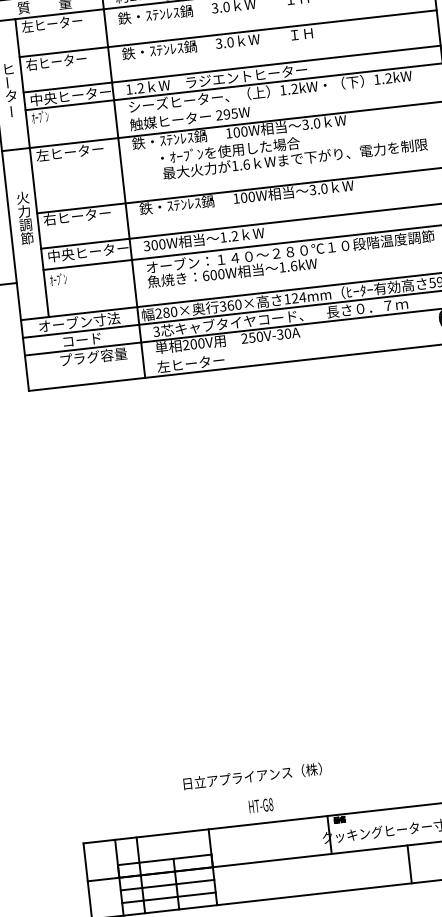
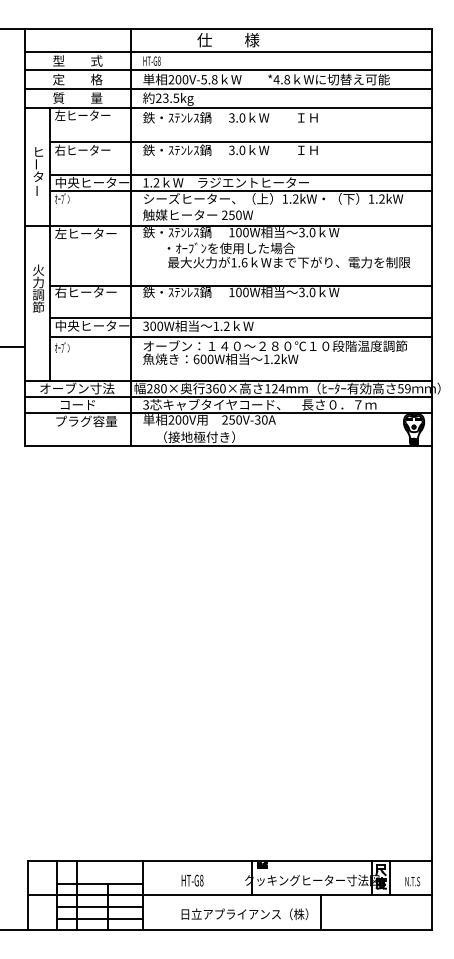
text: (230, 113) -> (235, 214), 295W -> 250W
text: (294, 266) -> (277, 359), 1.6kW -> 1.2kW
text: (206, 361) -> (188, 436), 左ヒーター -> （接地極付き）
text: (252, 776) -> (244, 914), moved
text: (261, 805) -> (192, 880), moved

